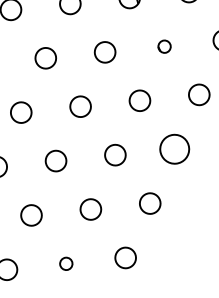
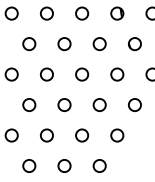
circle: (163, 47) -> (134, 44), size x1.67
circle: (173, 148) -> (134, 104), size x0.71
circle: (66, 263) -> (64, 165), size x1.67

